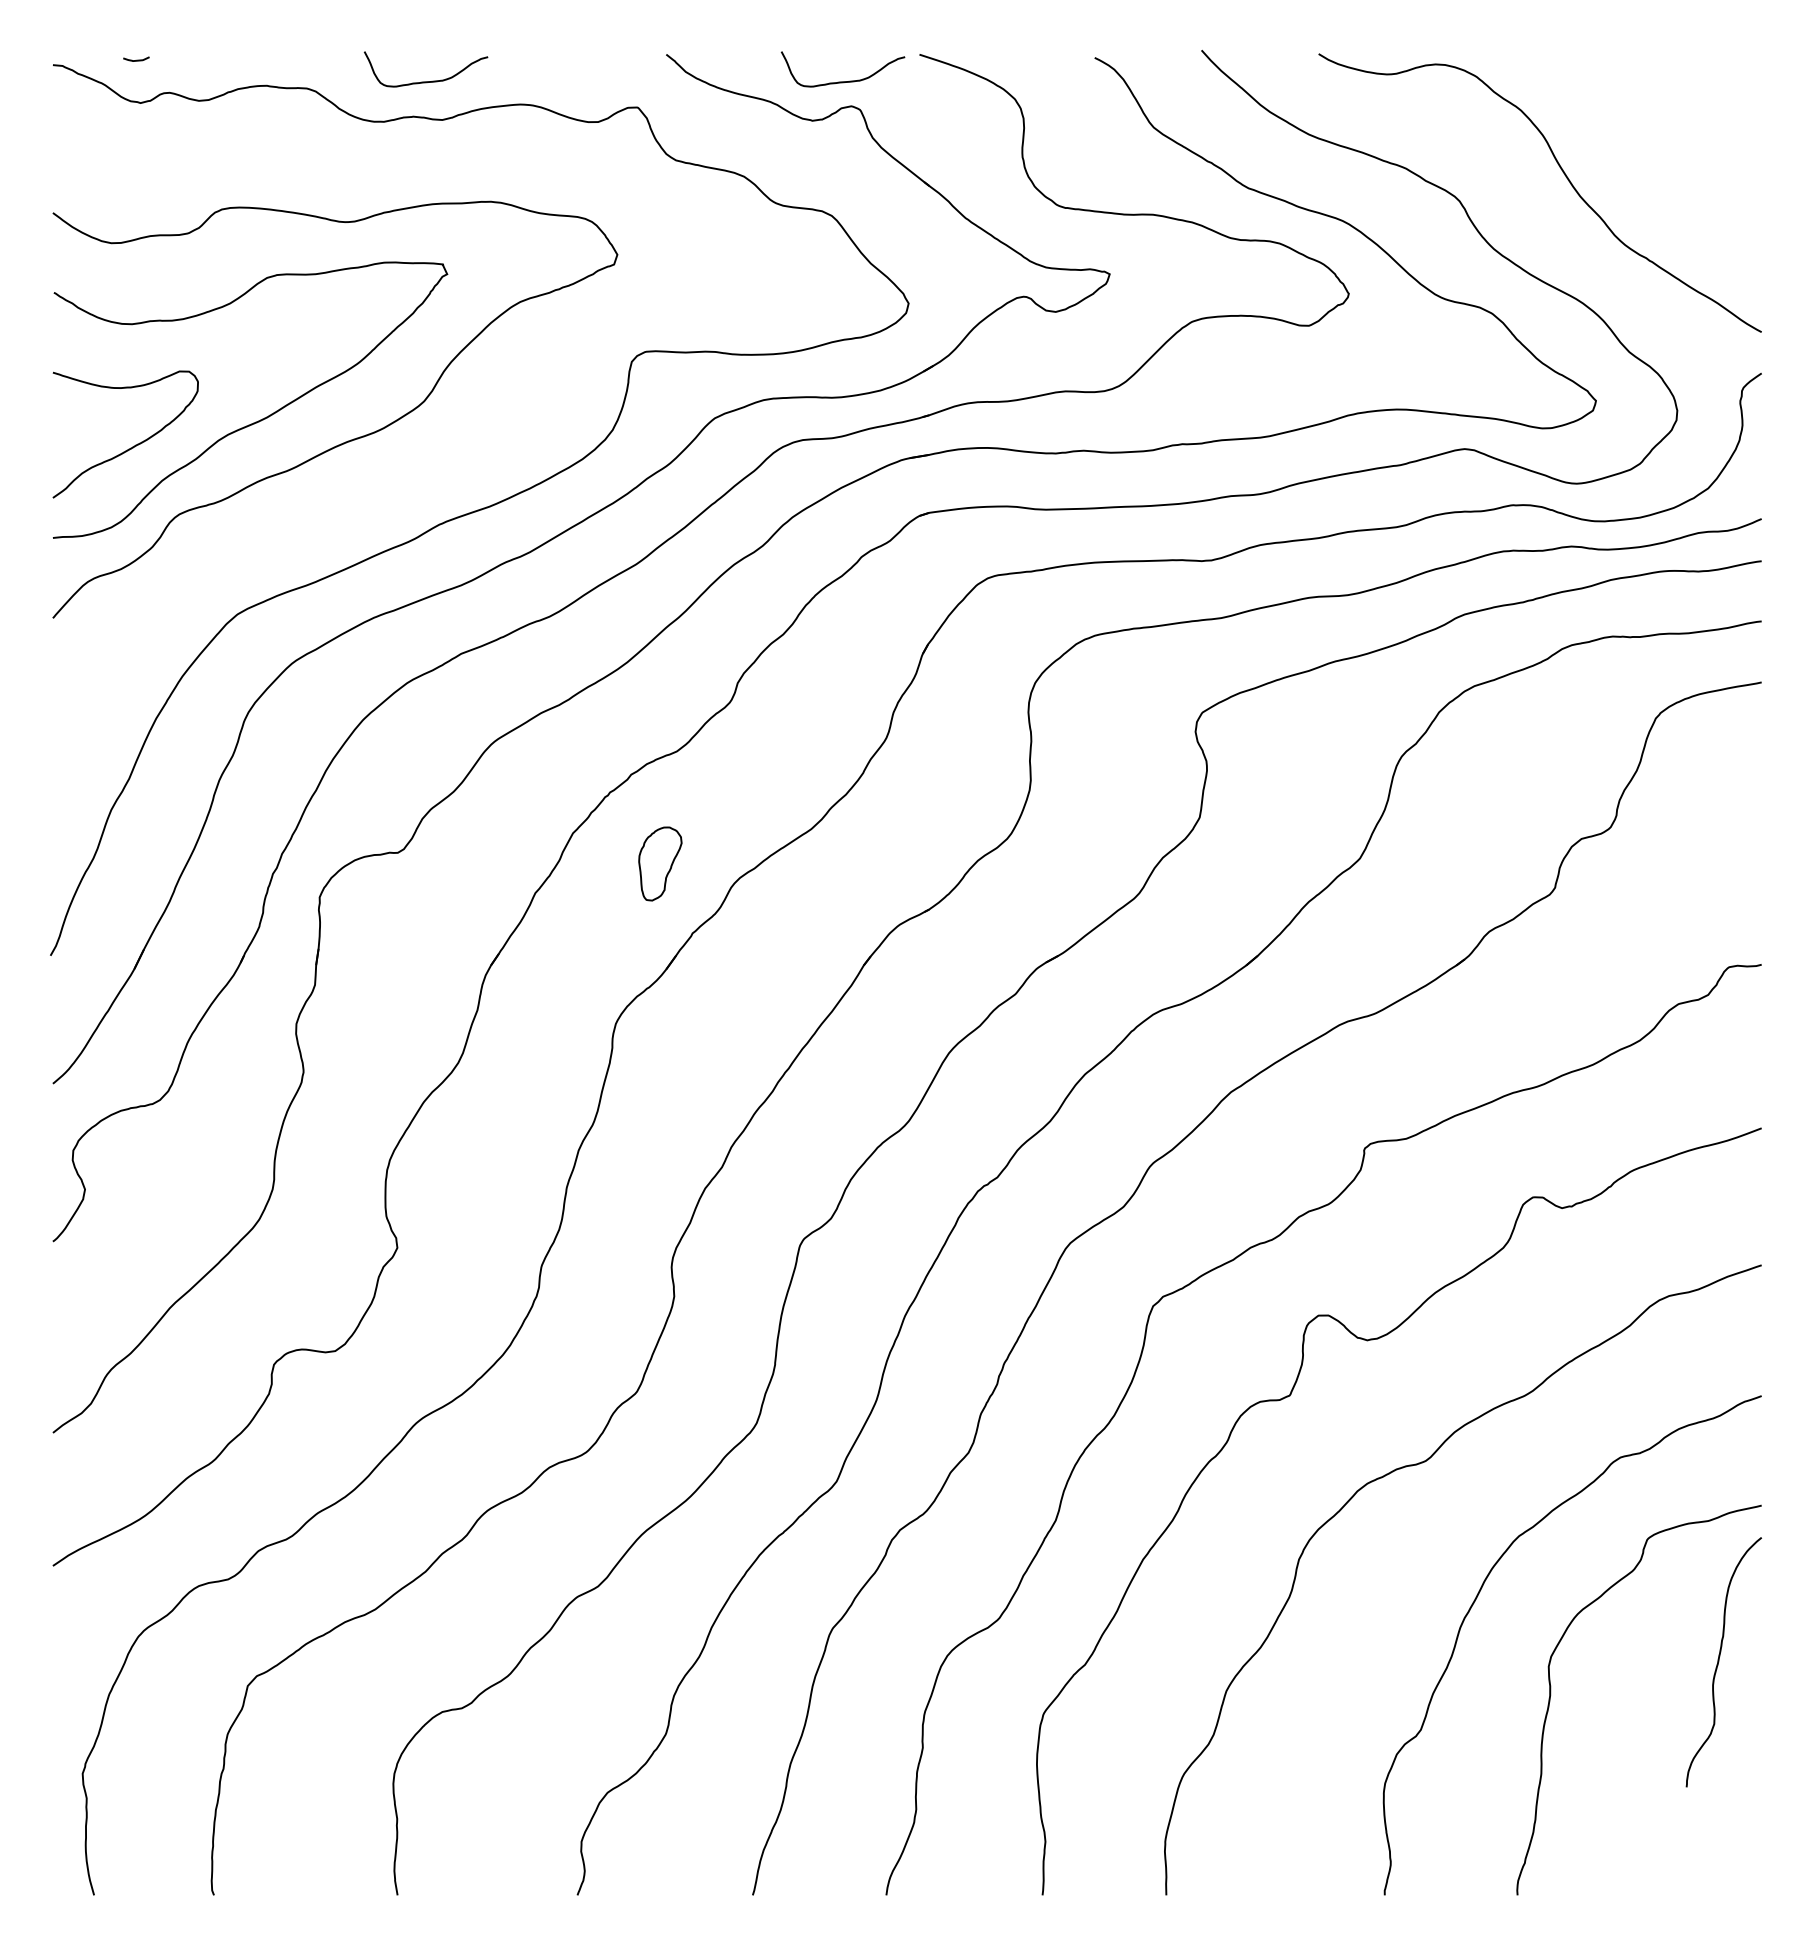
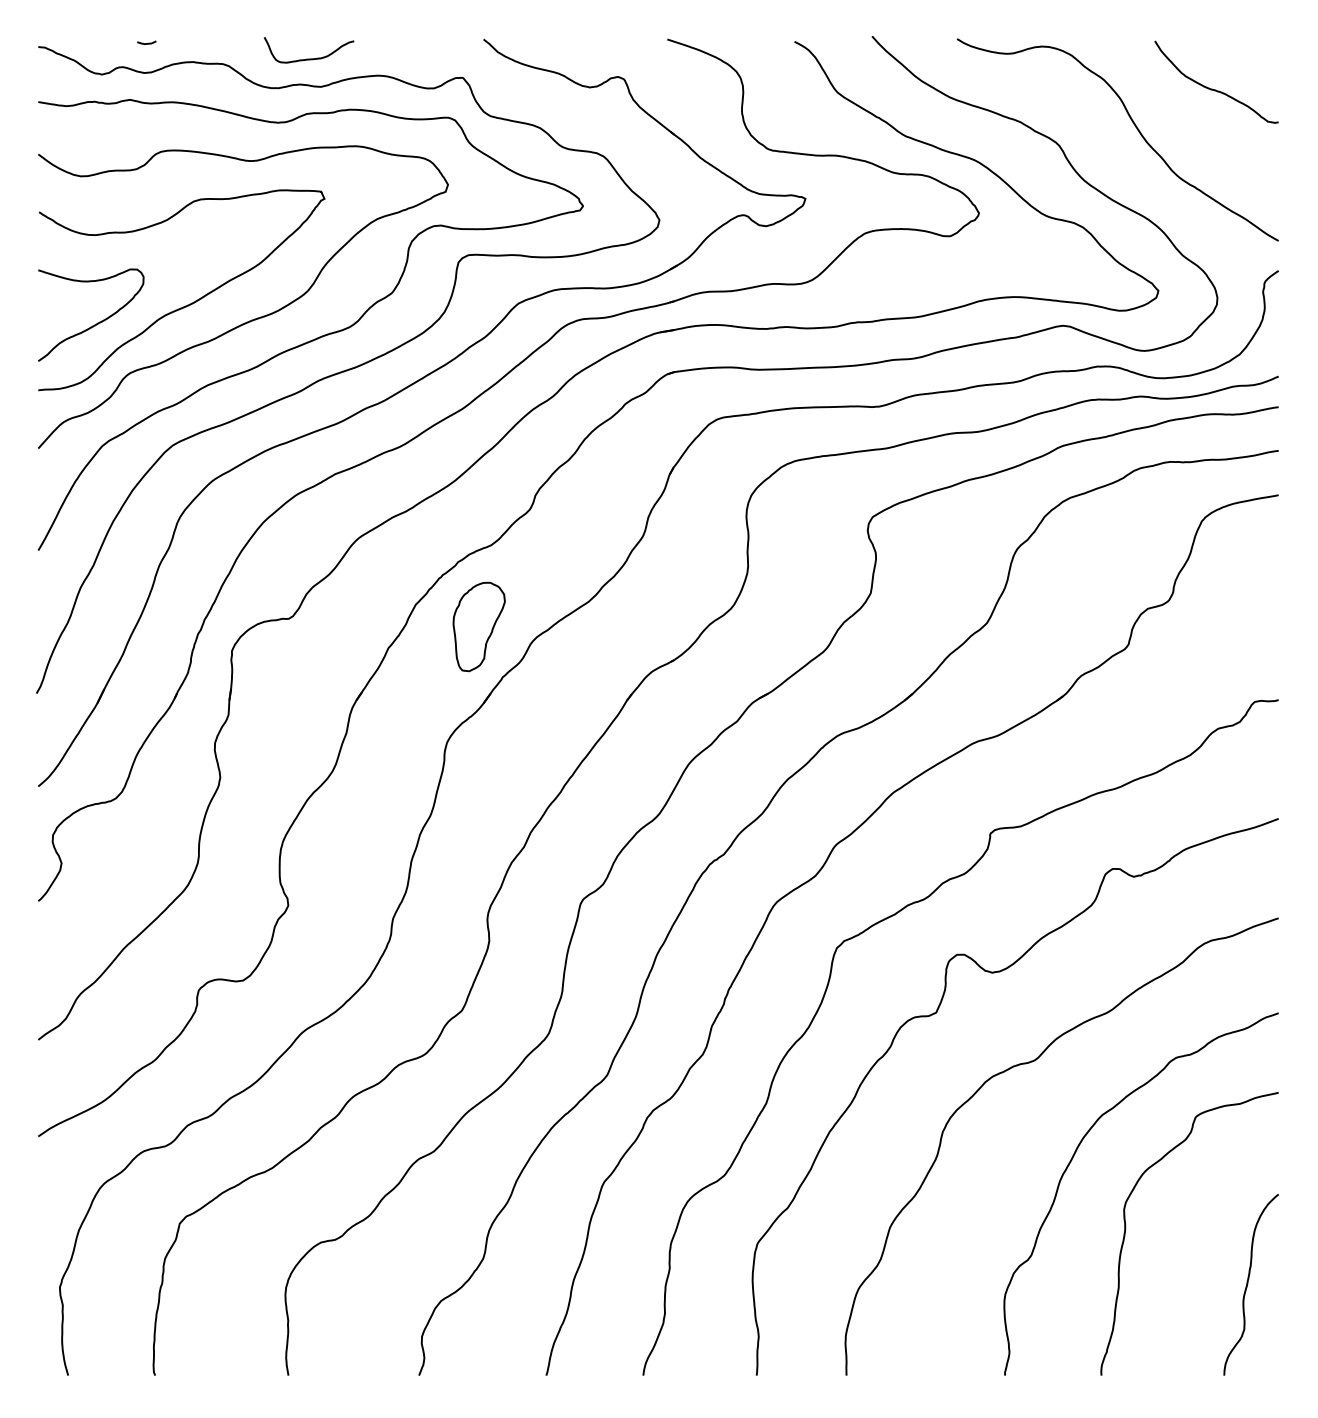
curve: (136, 59) -> (146, 42), moved
curve: (842, 81) -> (611, 58), removed
curve: (1673, 123) -> (1214, 89), added
curve: (437, 465) -> (317, 337), added
part: (660, 863) -> (479, 626), size x1.67
curve: (1719, 1661) -> (1248, 1284), moved

